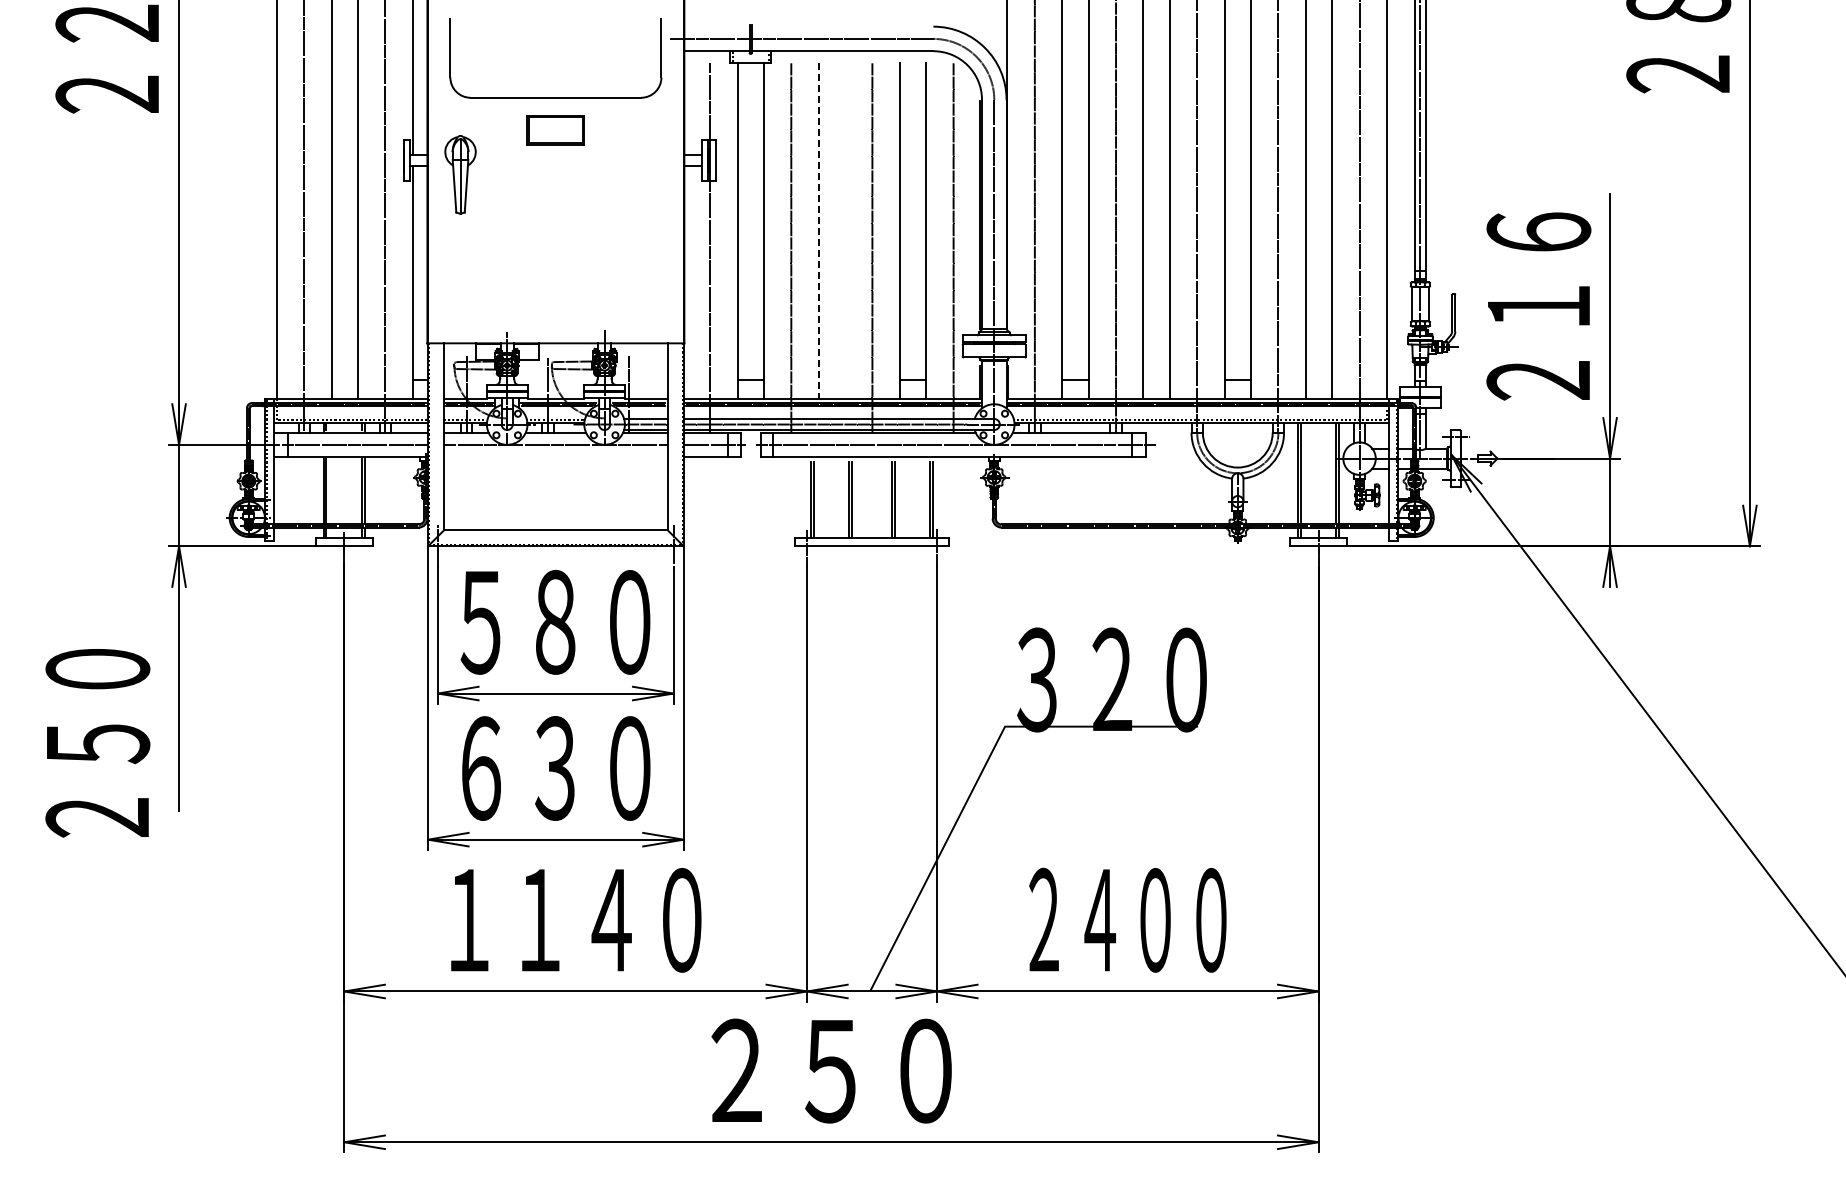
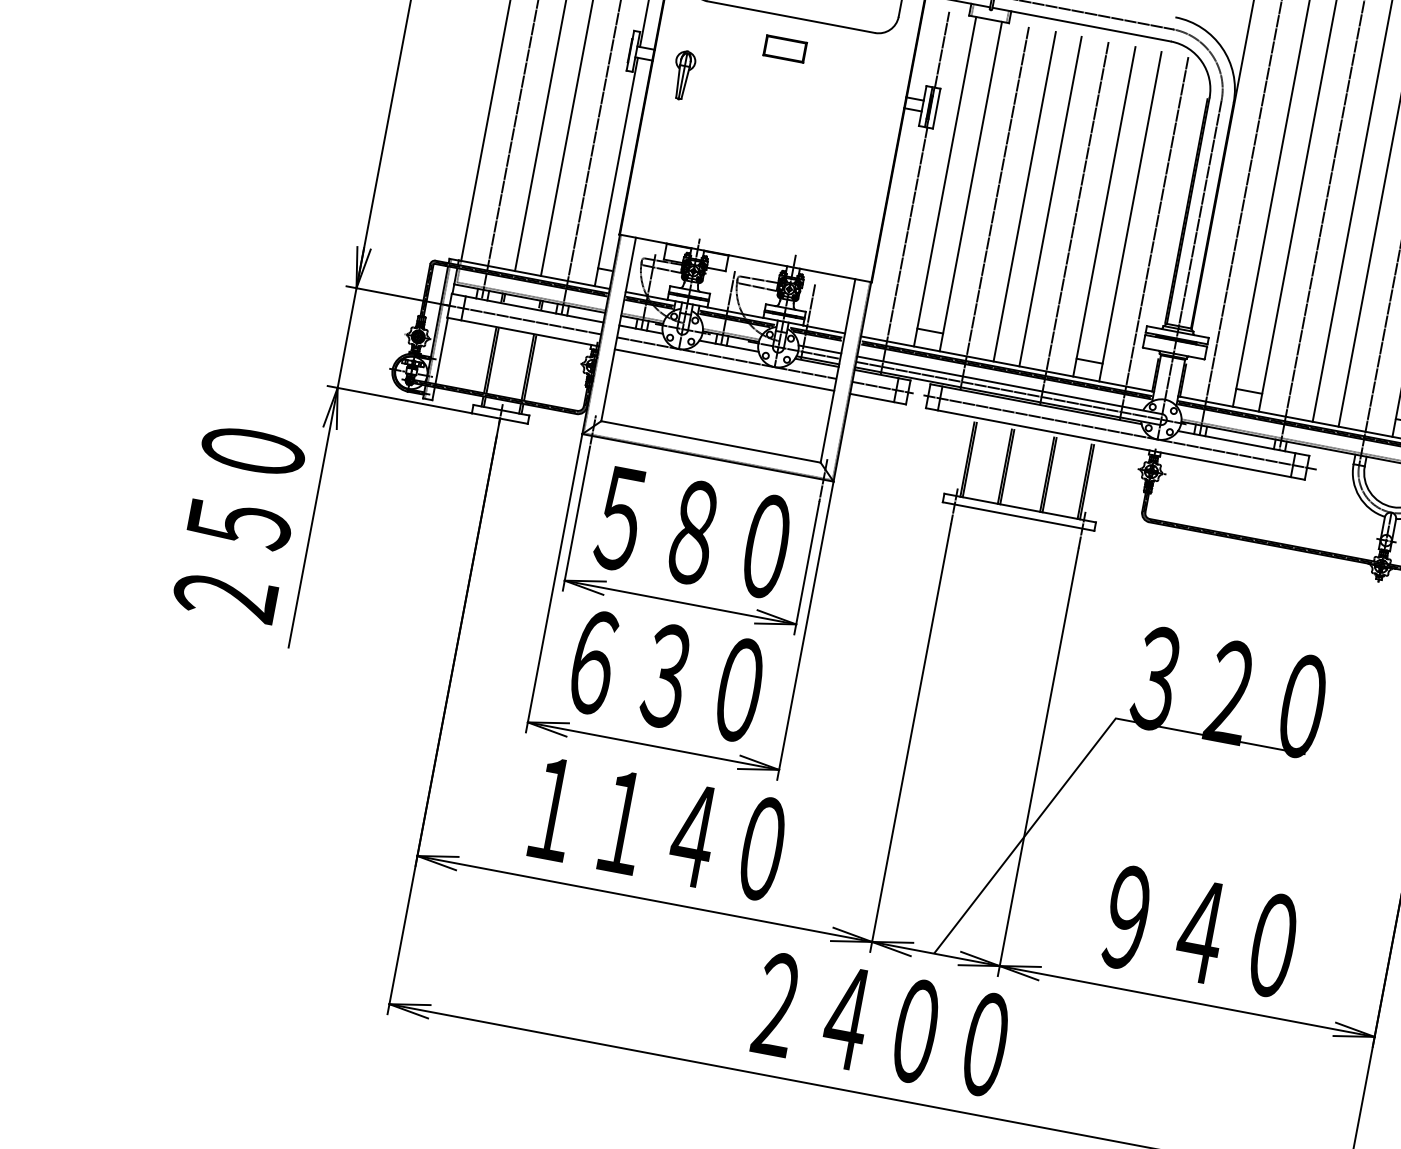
part: (555, 129) -> (784, 48), size x0.71
part: (460, 174) -> (683, 74), size x0.62
line: (818, 230) -> (1024, 196), dashed -> solid
line: (844, 230) -> (1050, 201), added
line: (555, 457) -> (724, 370), added
text: (97, 743) -> (239, 524), moved
text: (1127, 919) -> (1200, 930), ２４００ -> ９４０
text: (831, 1070) -> (881, 1024), ２５０ -> ２４００

